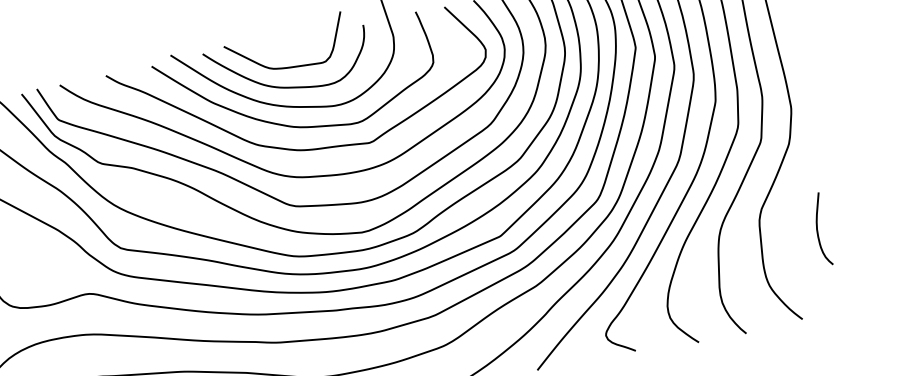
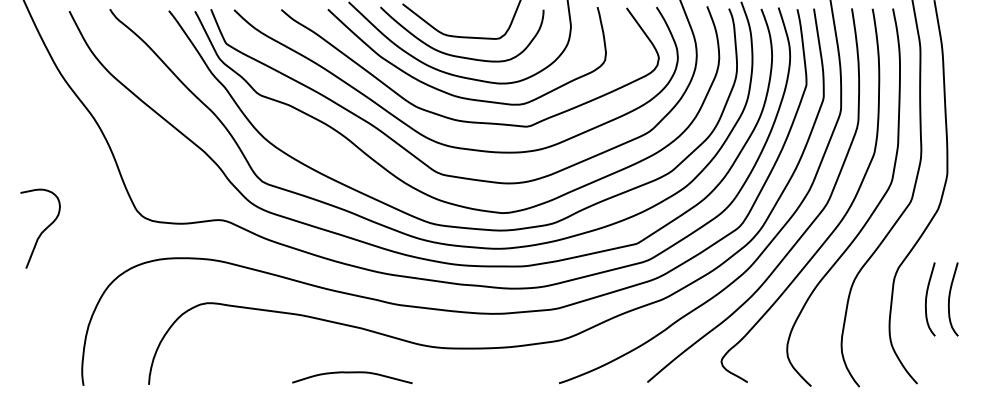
curve: (795, 232) -> (927, 297), added

